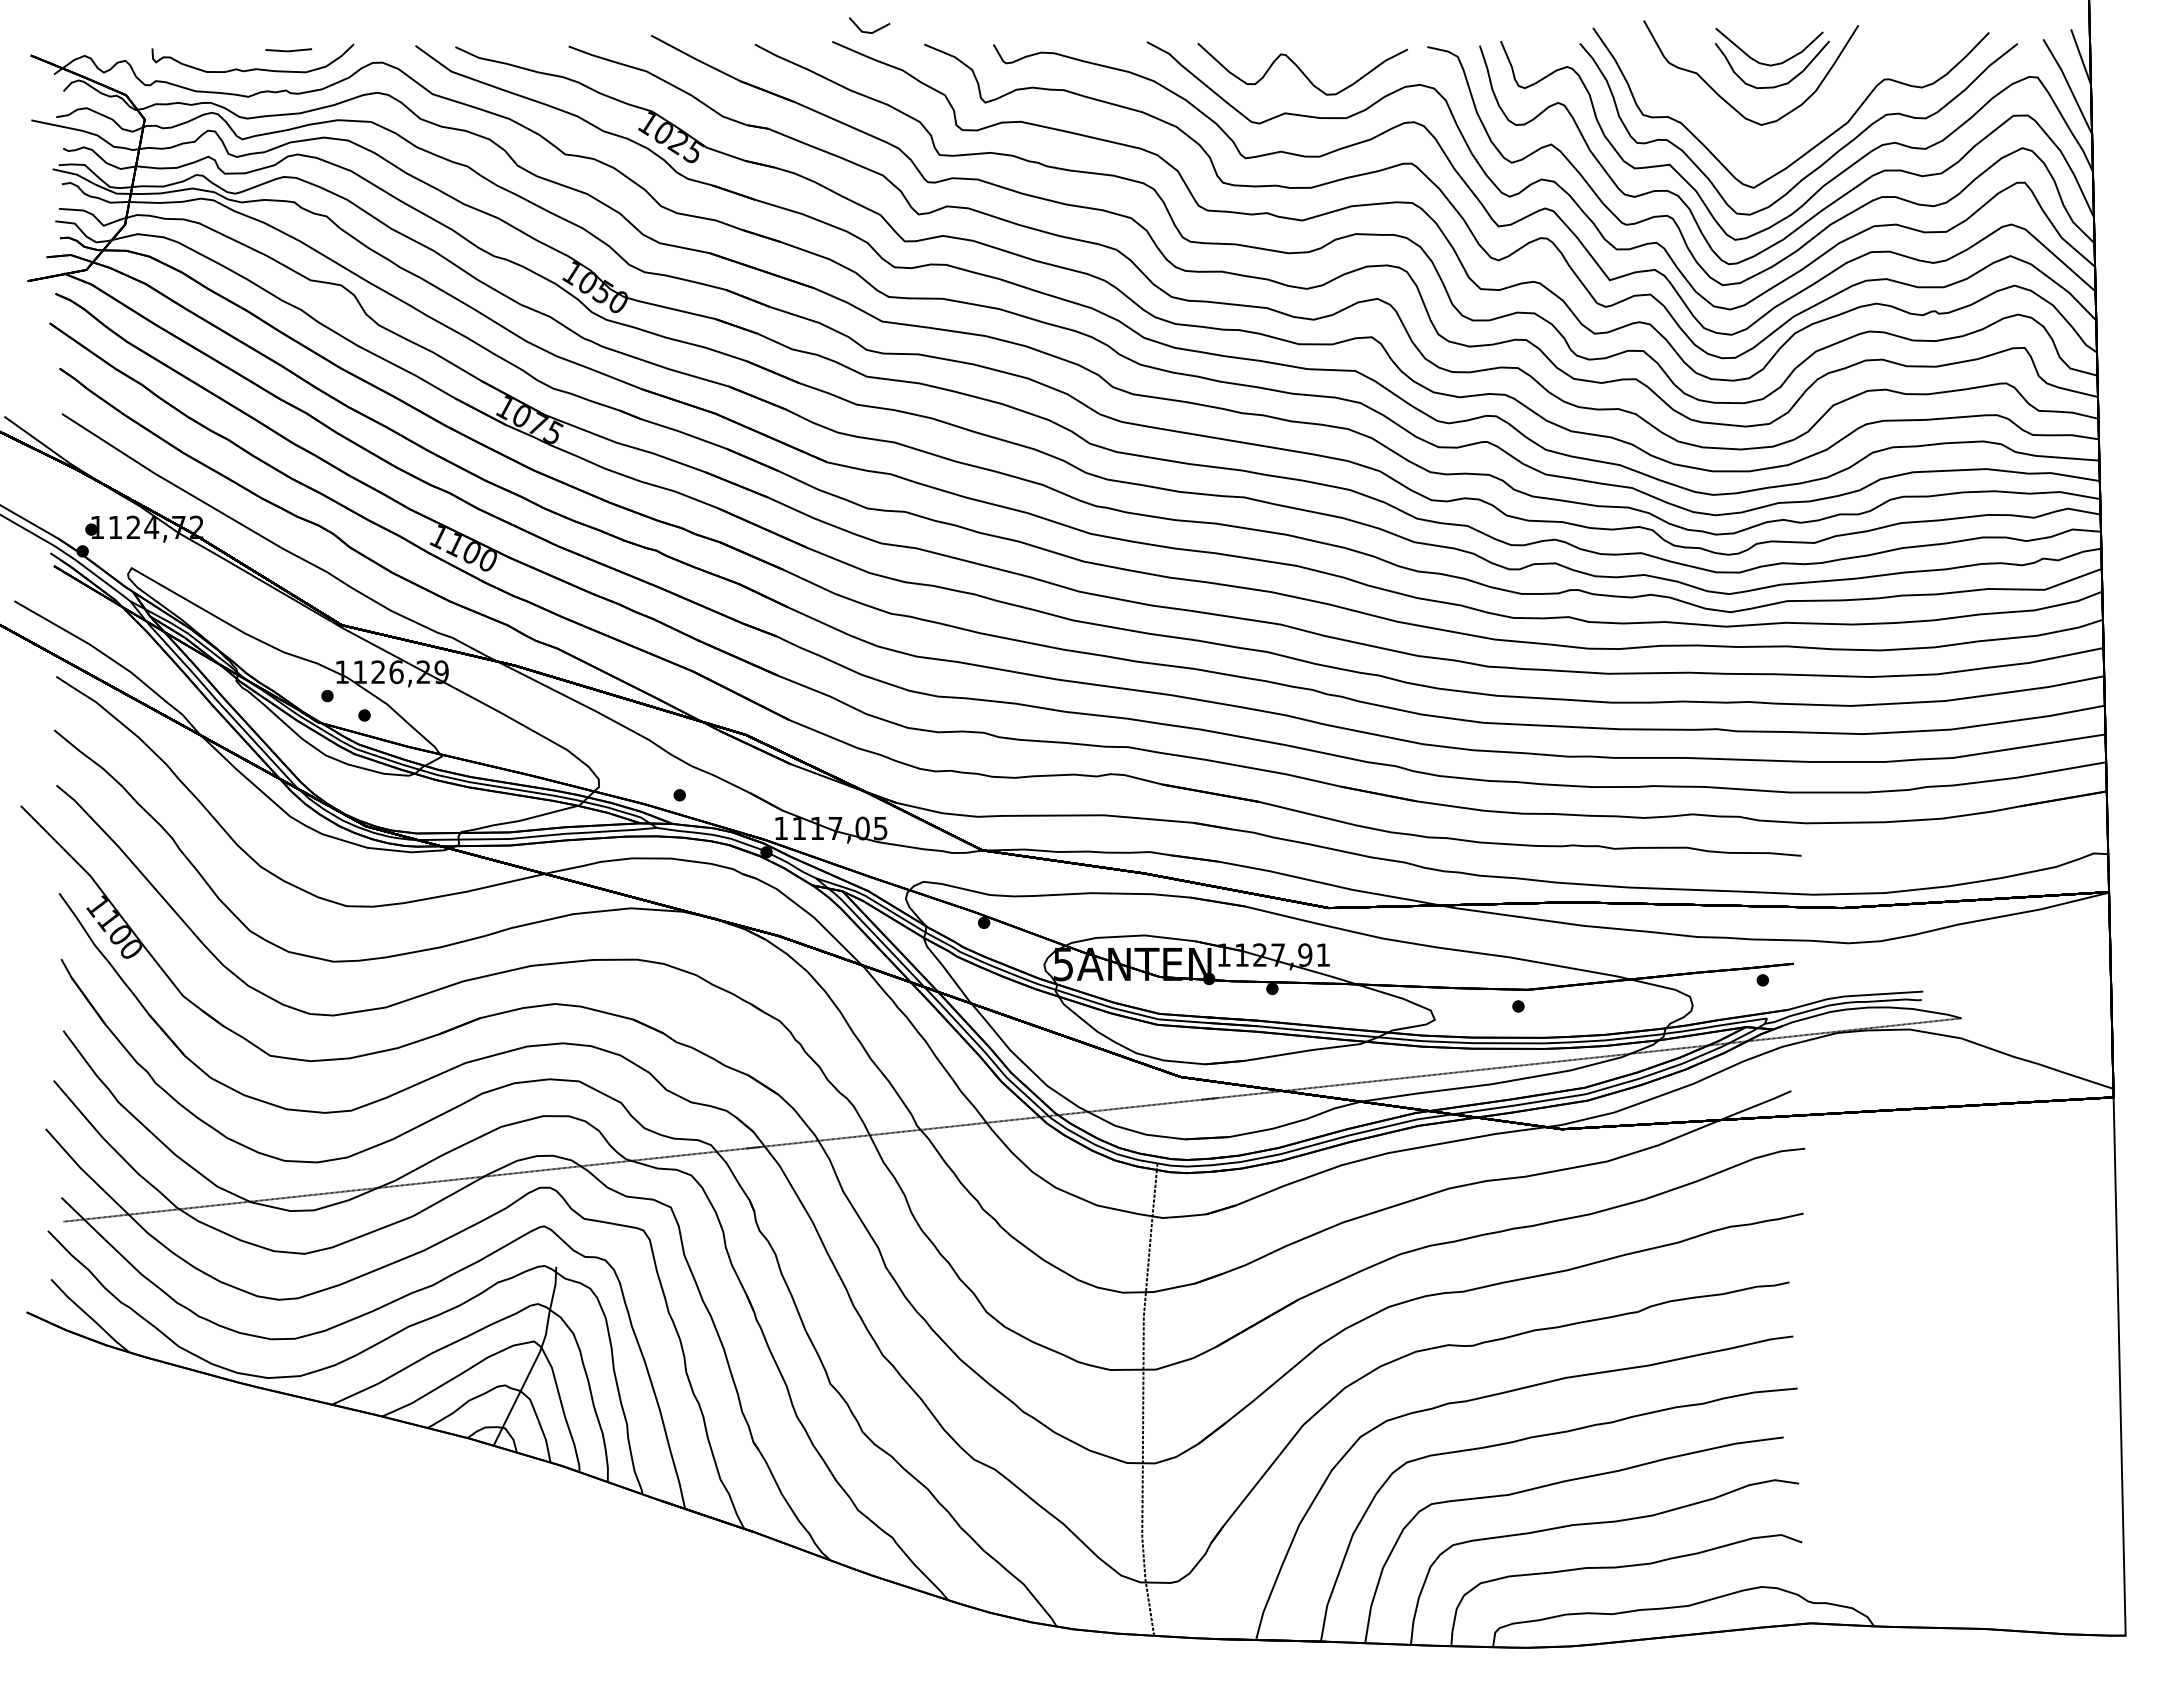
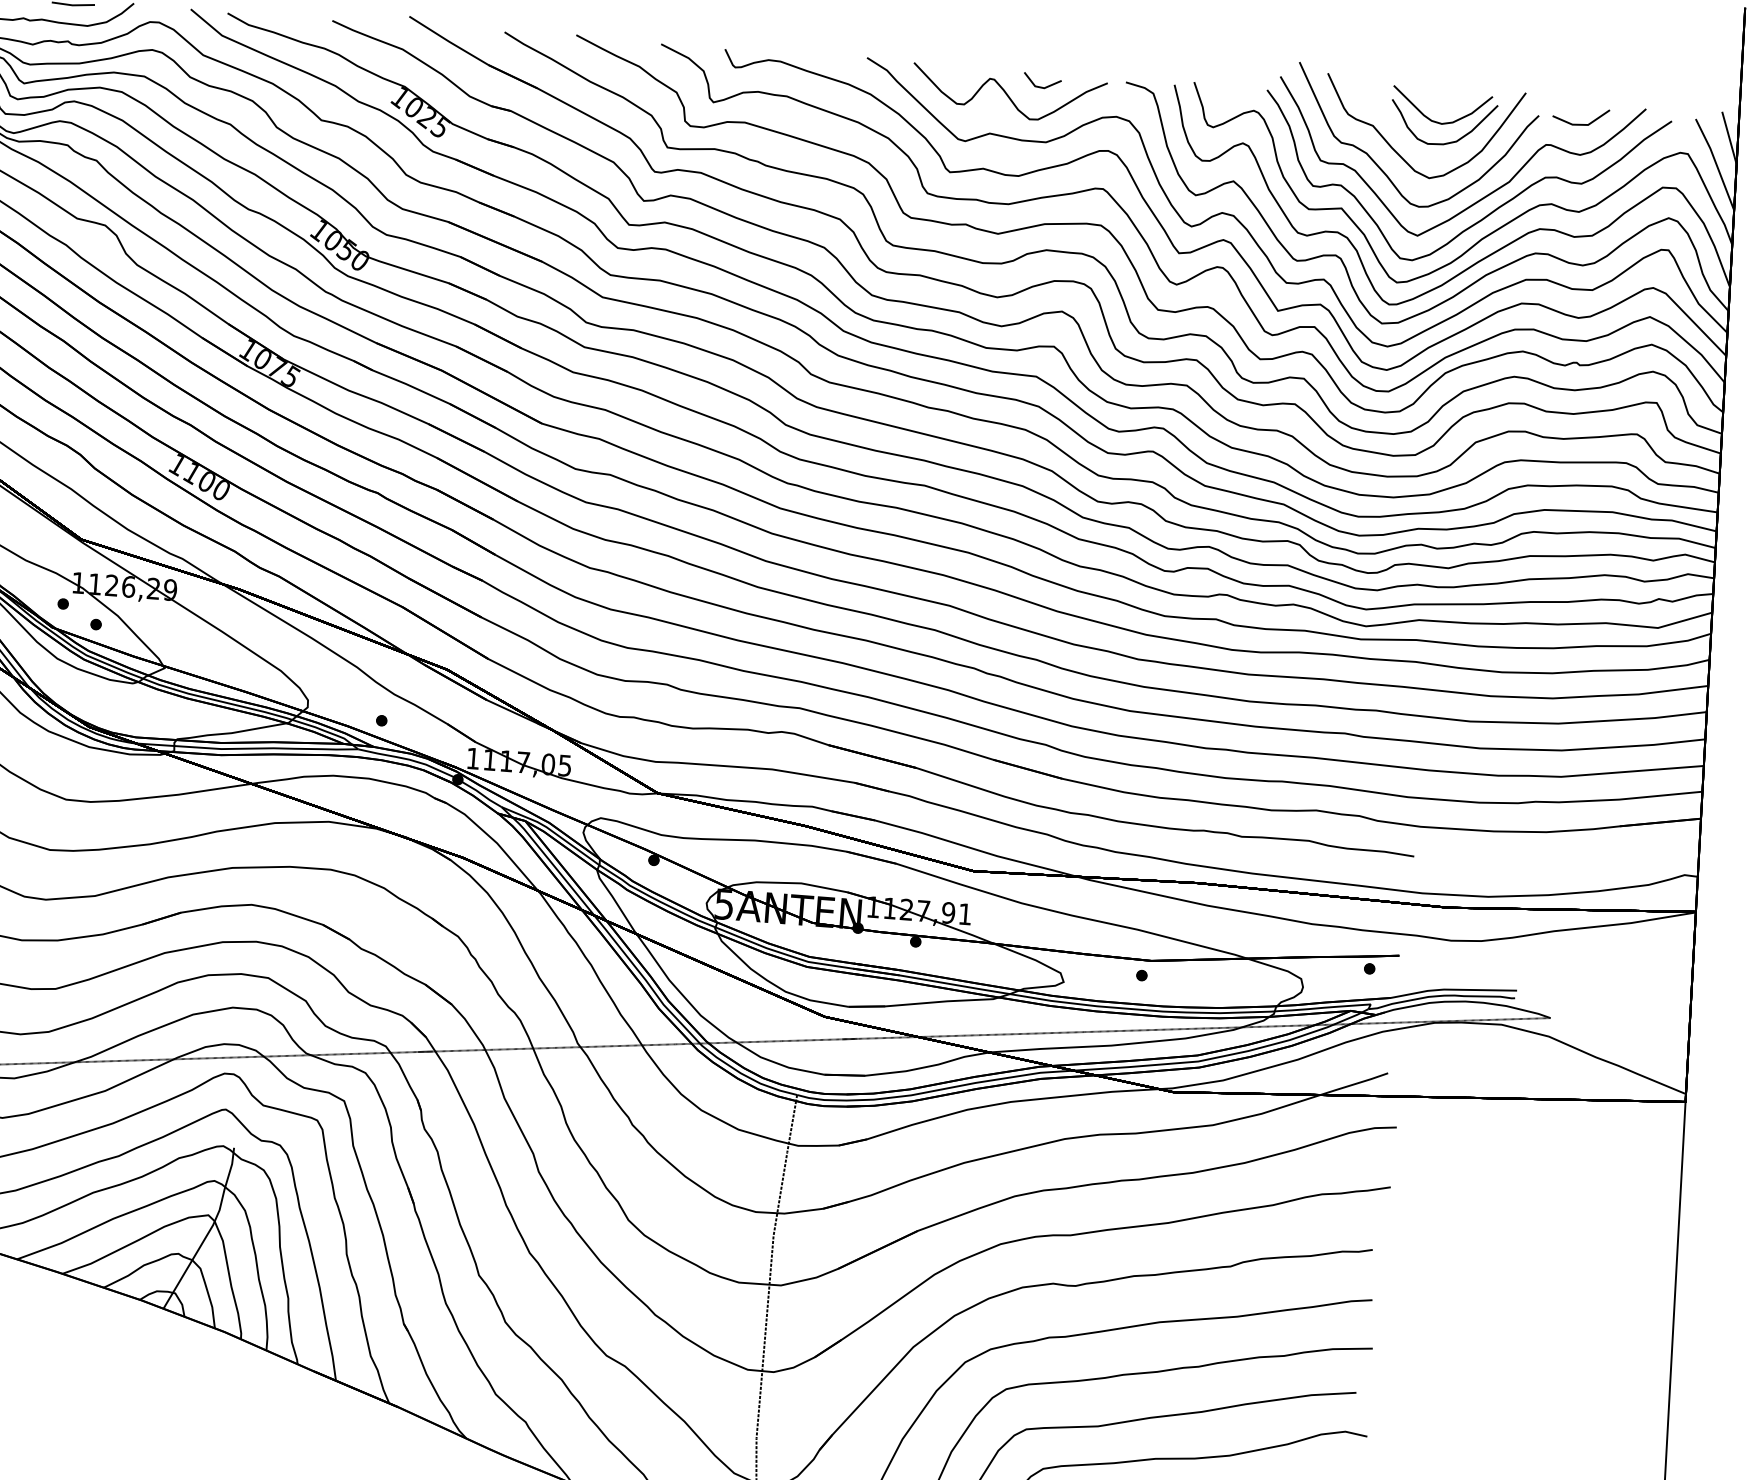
line: (869, 31) -> (1042, 86), moved
part: (1810, 124) -> (1474, 181), added

